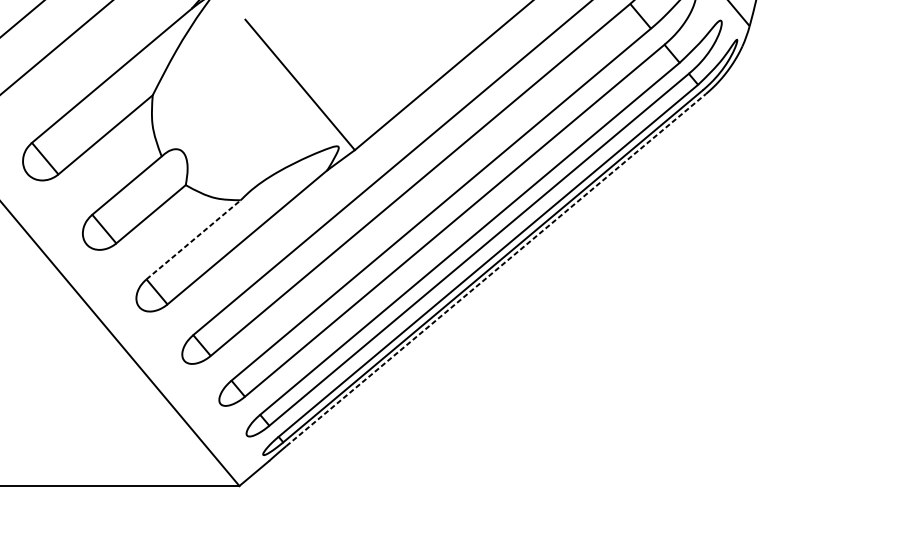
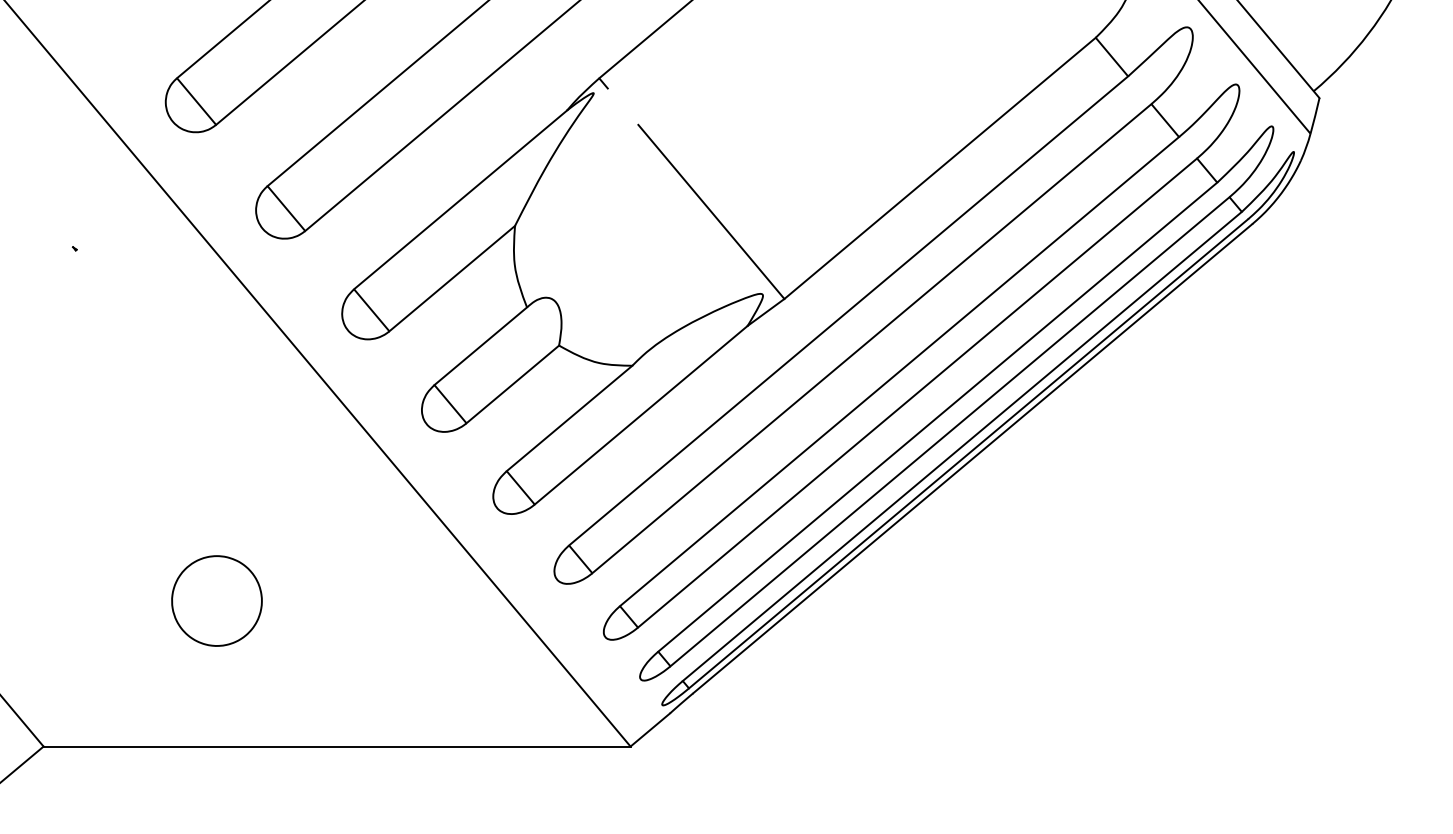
line: (193, 239) -> (569, 418), dashed -> solid
line: (496, 269) -> (972, 458), dashed -> solid

